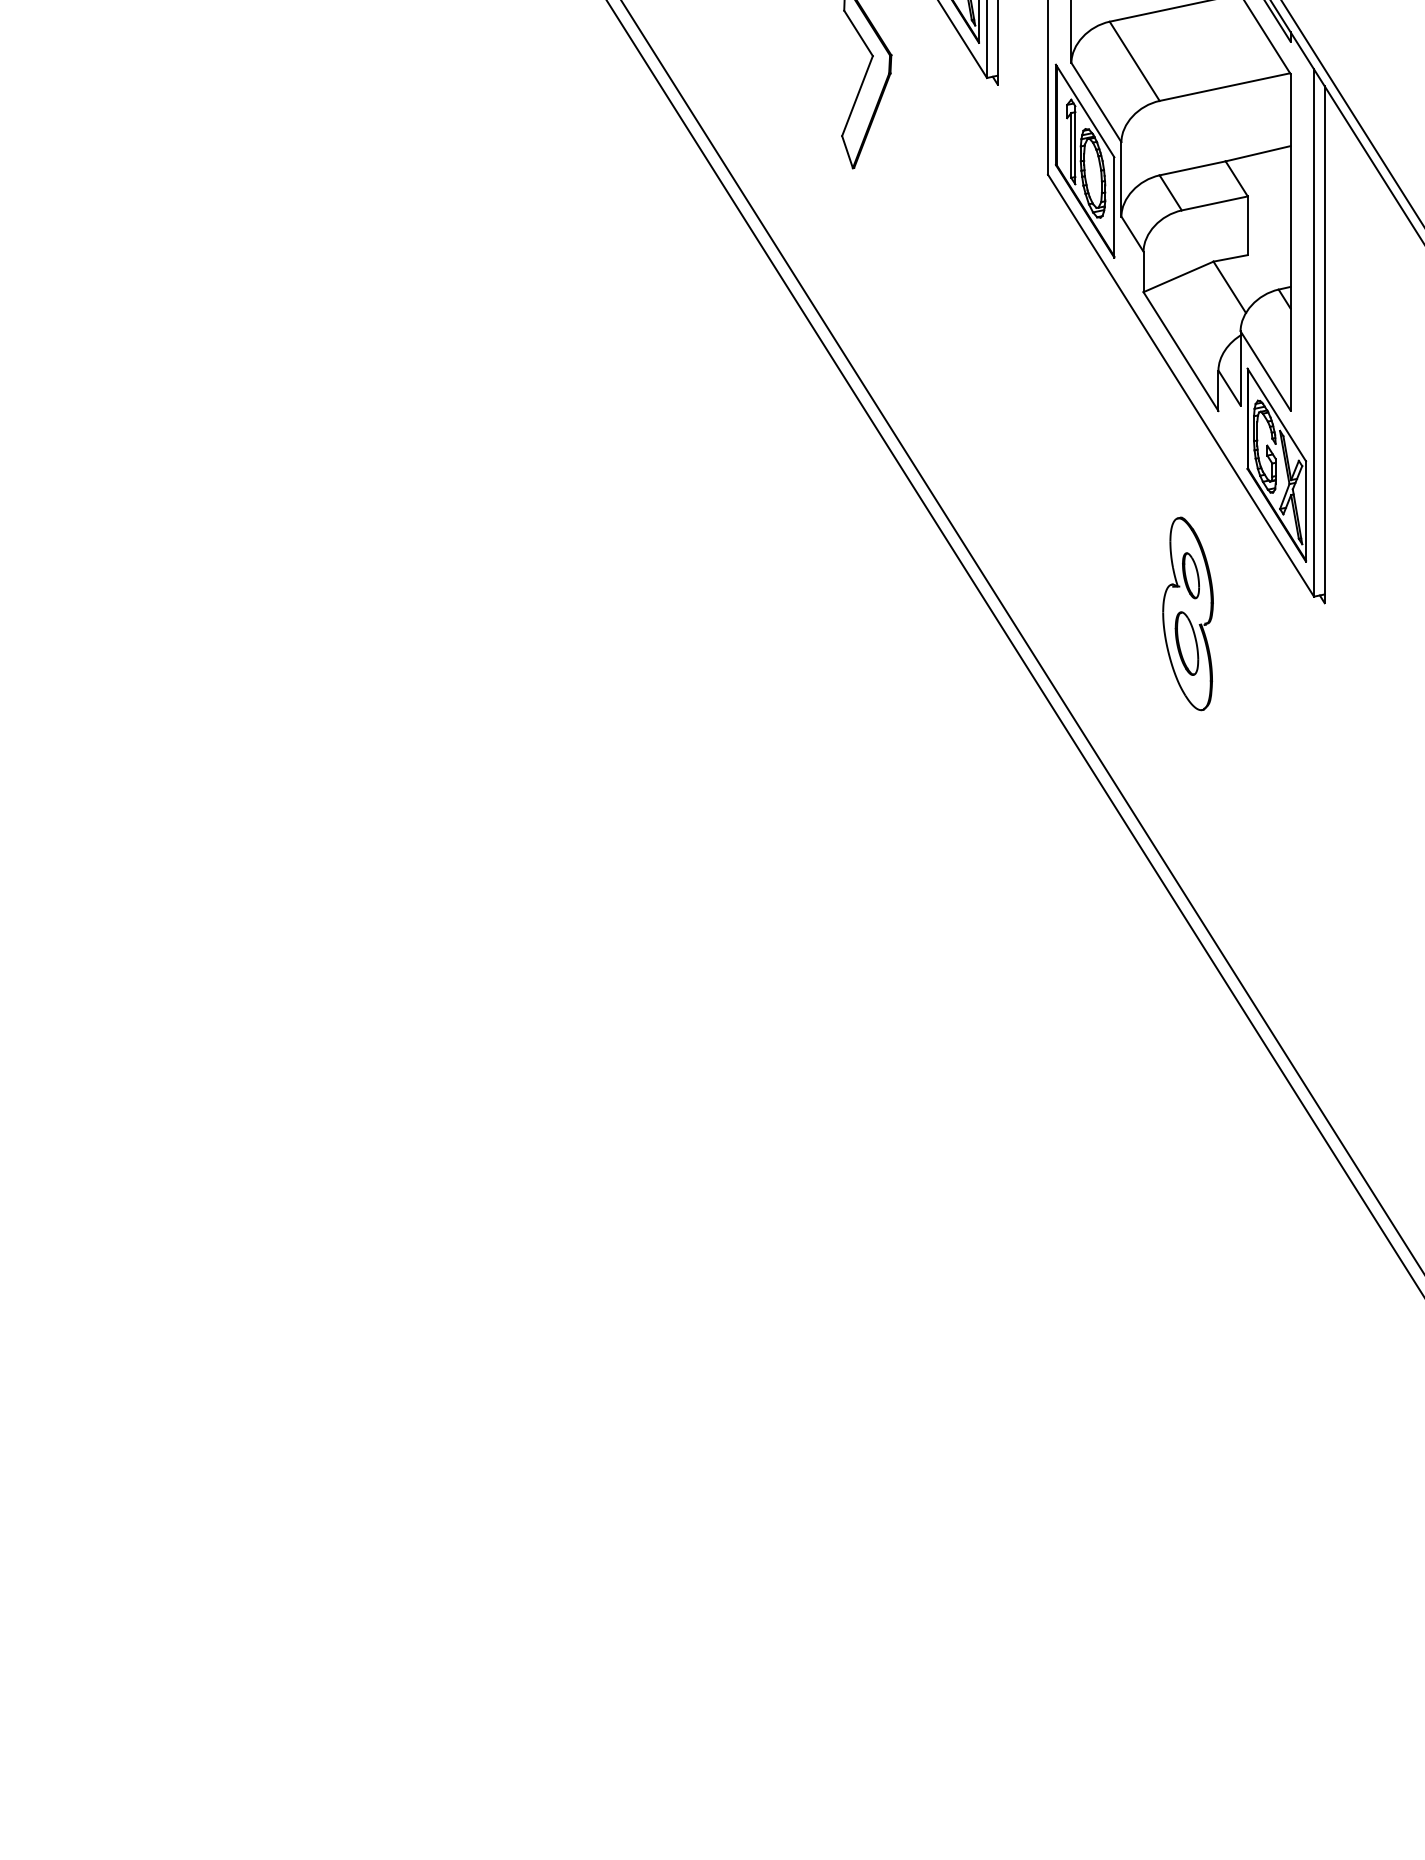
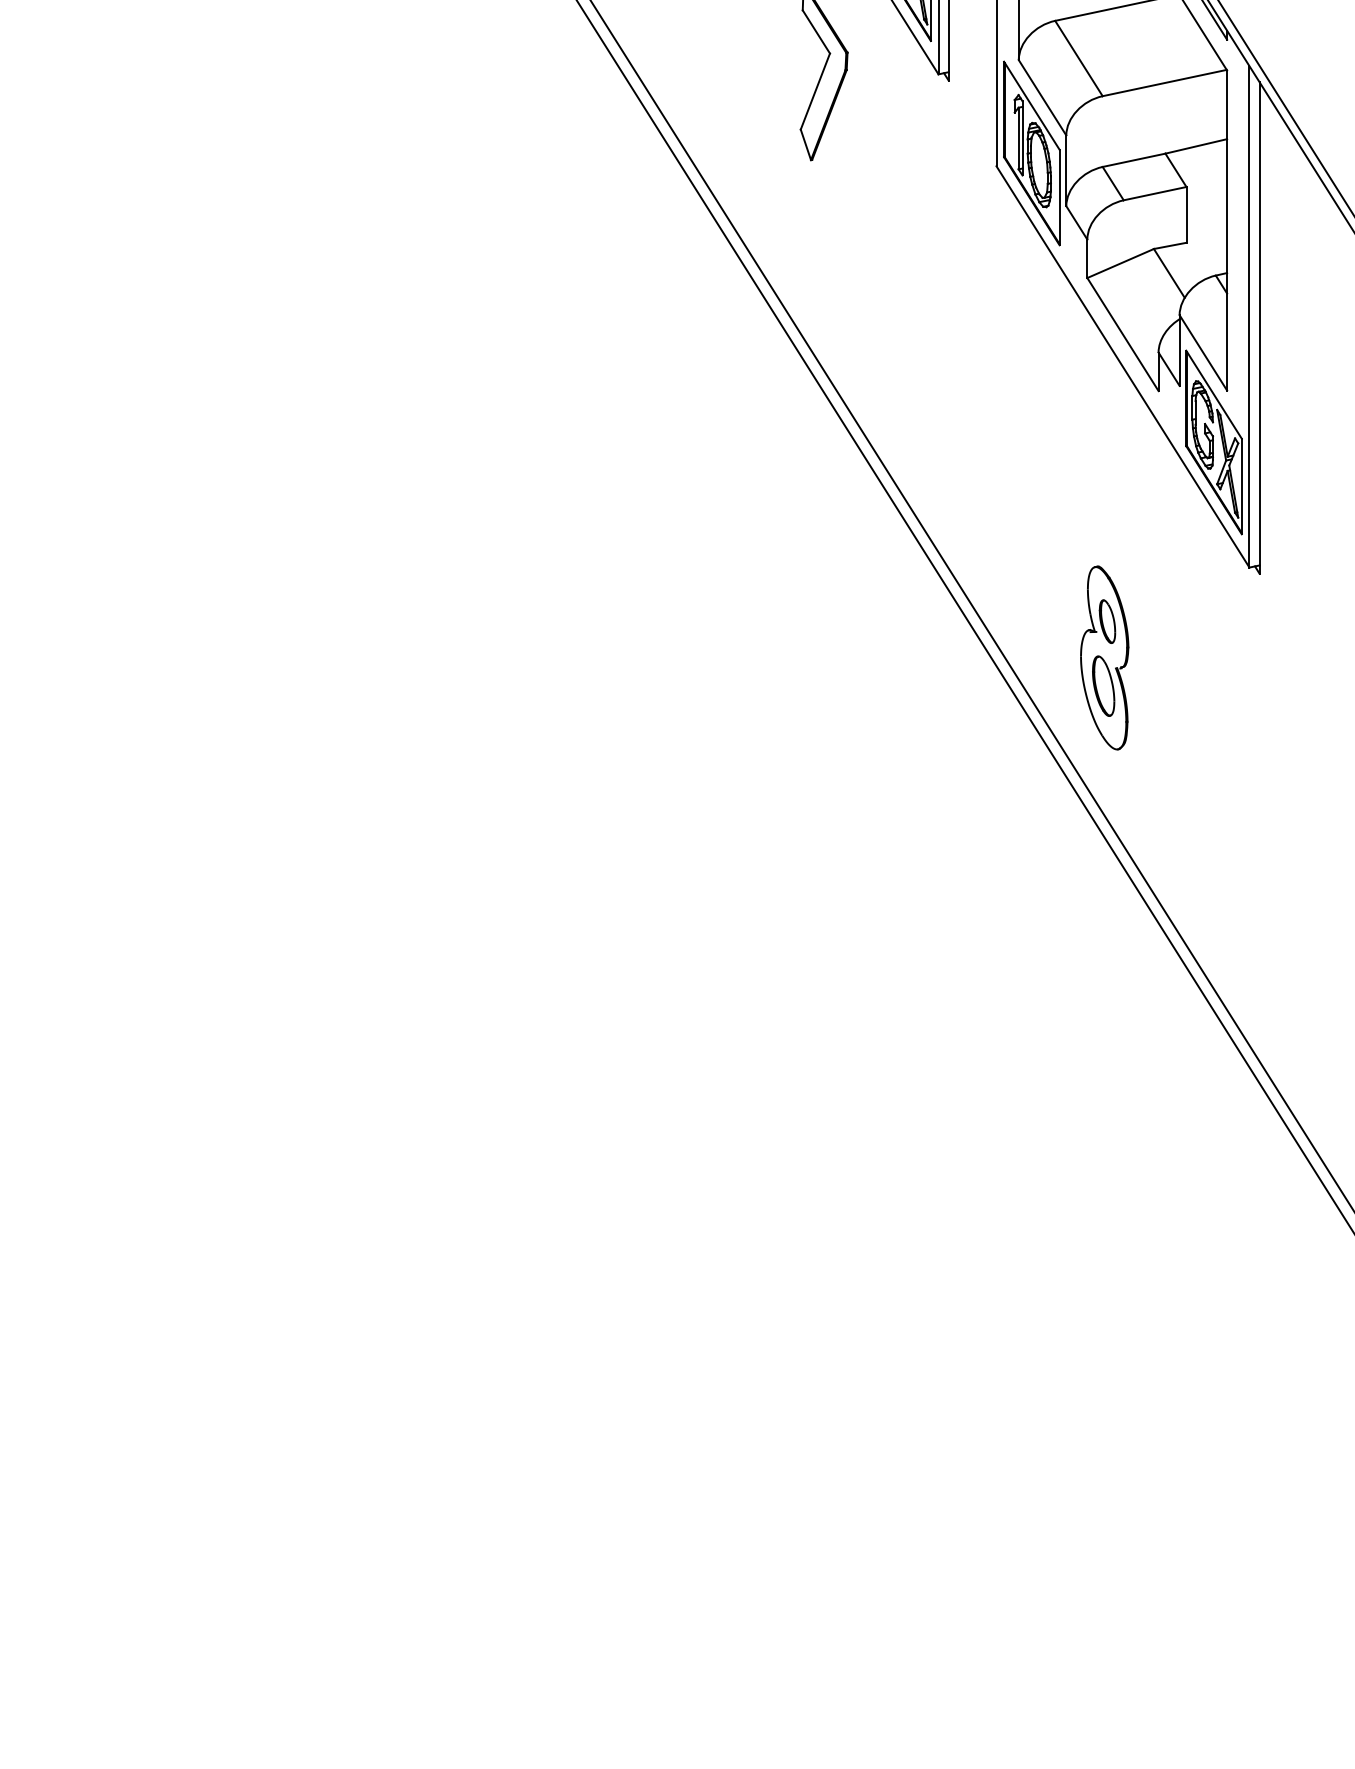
part: (1187, 613) -> (1104, 657), moved

